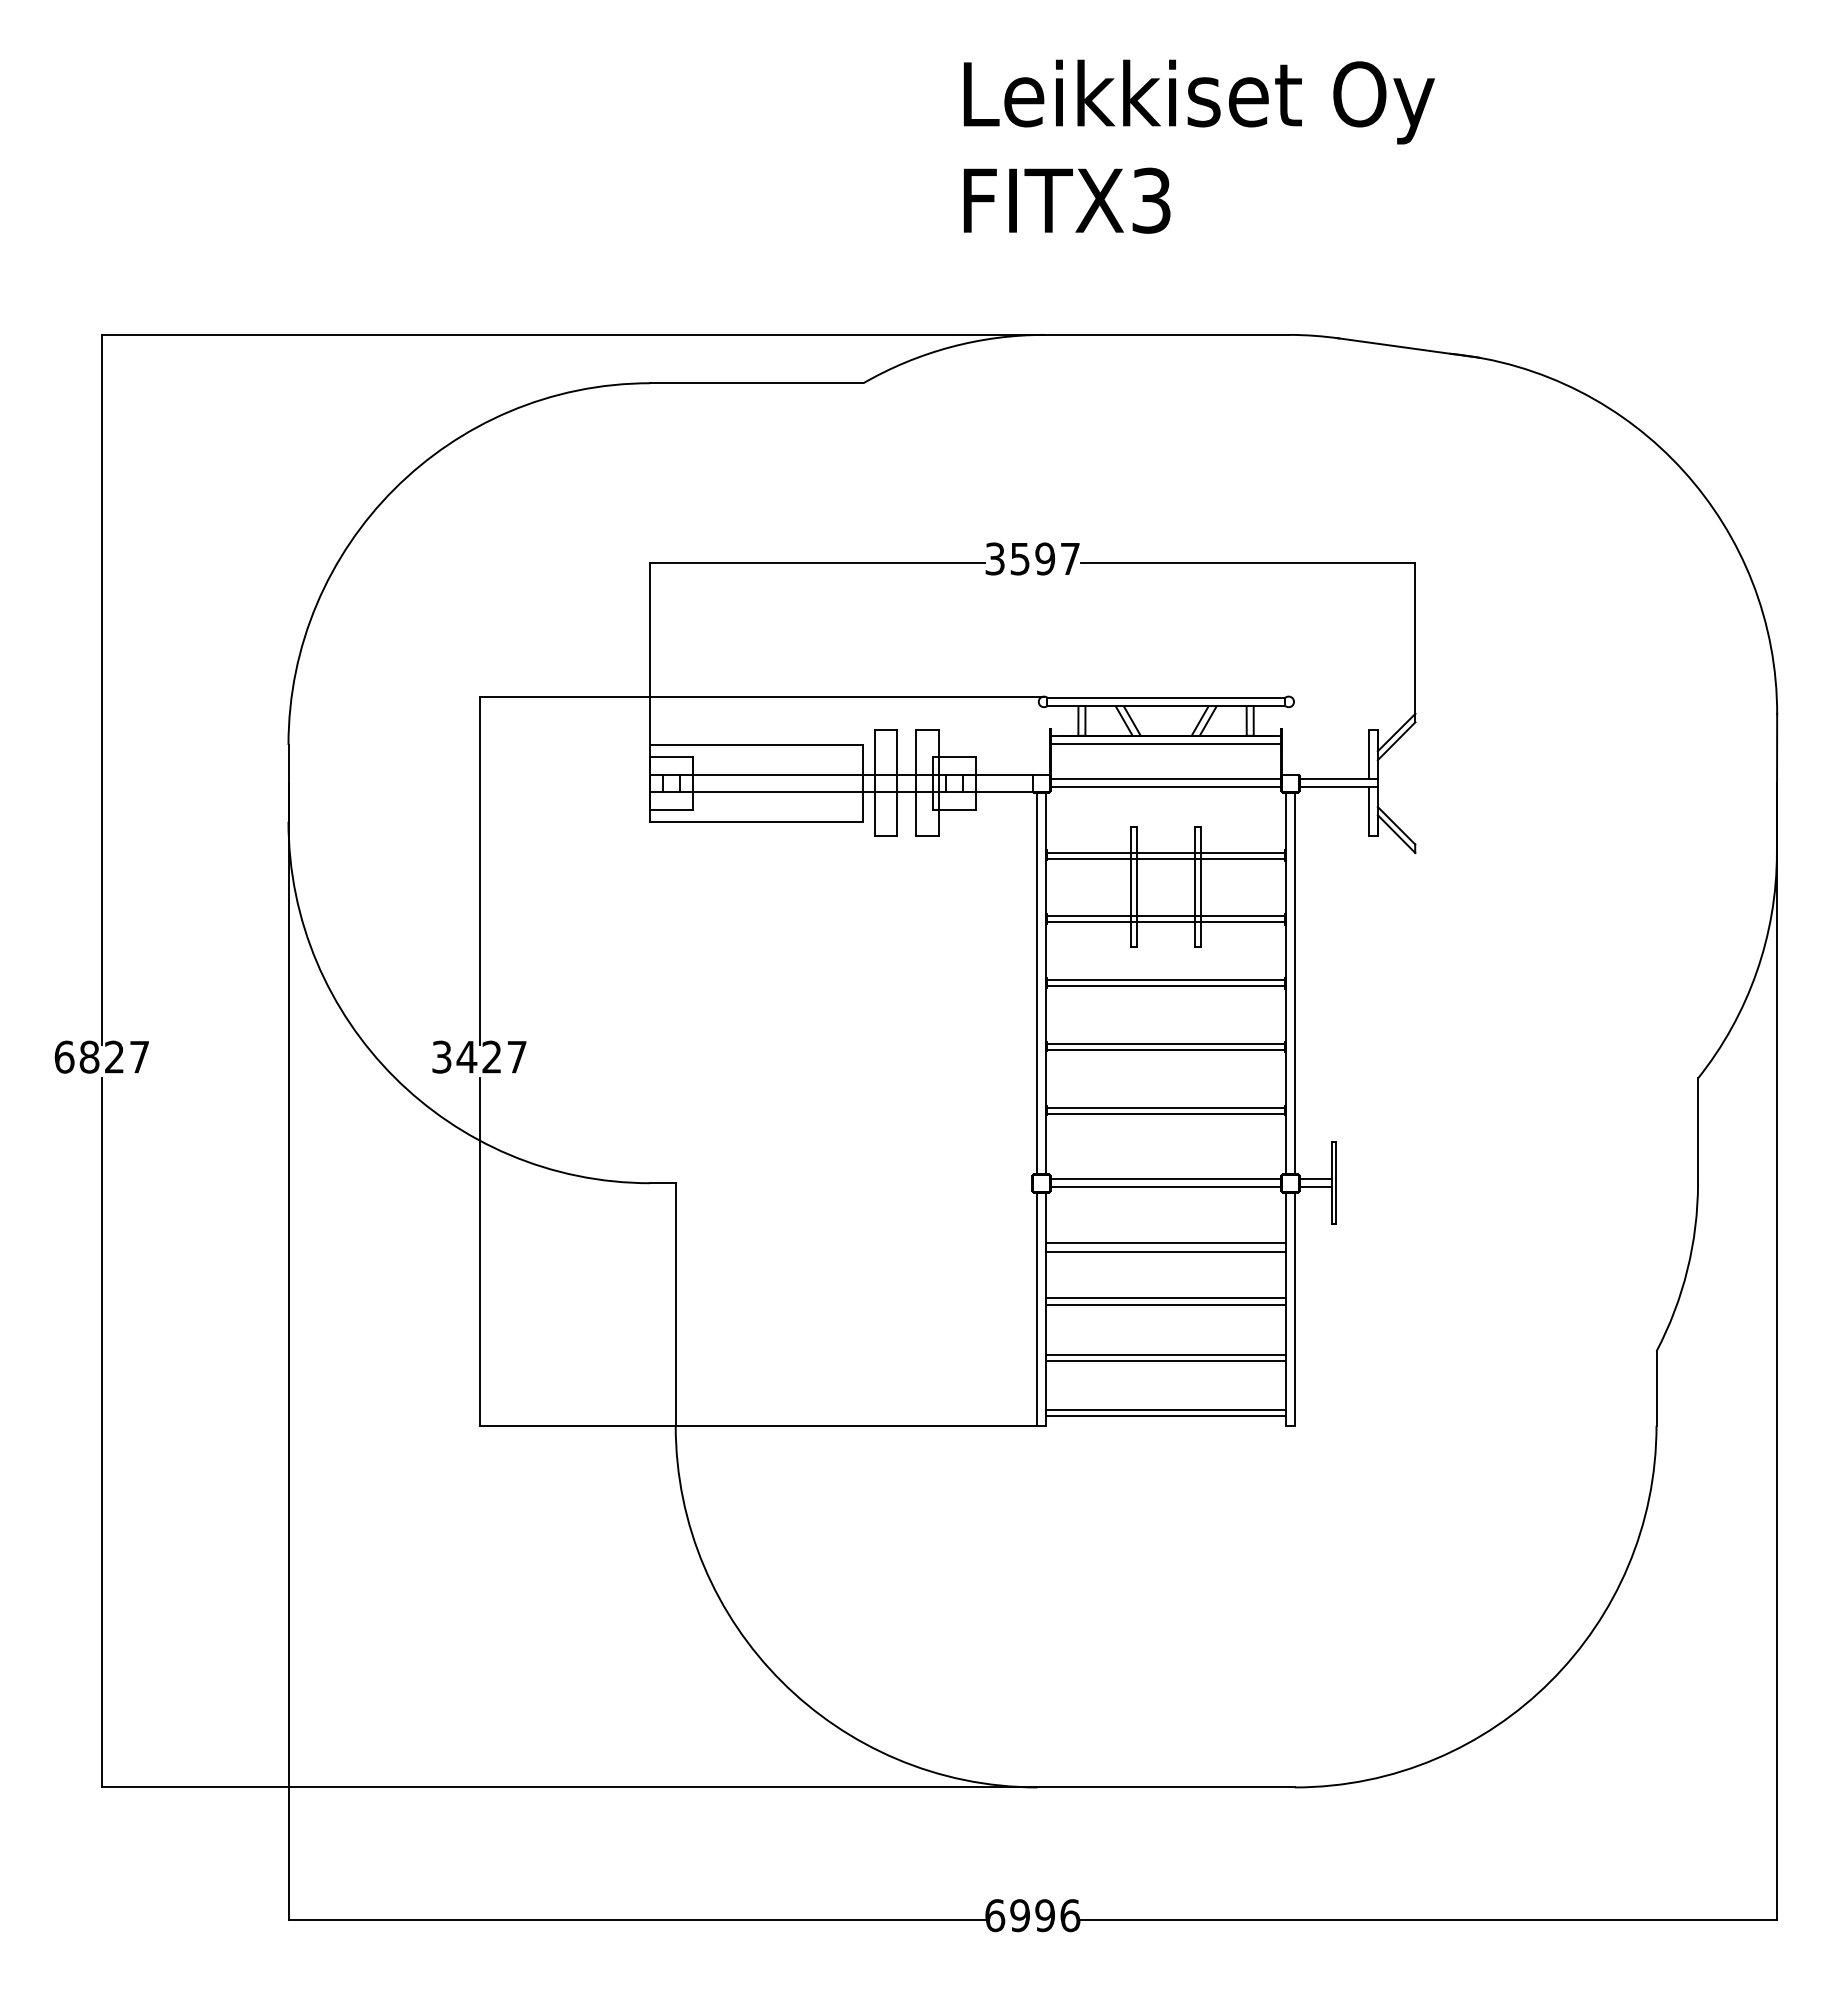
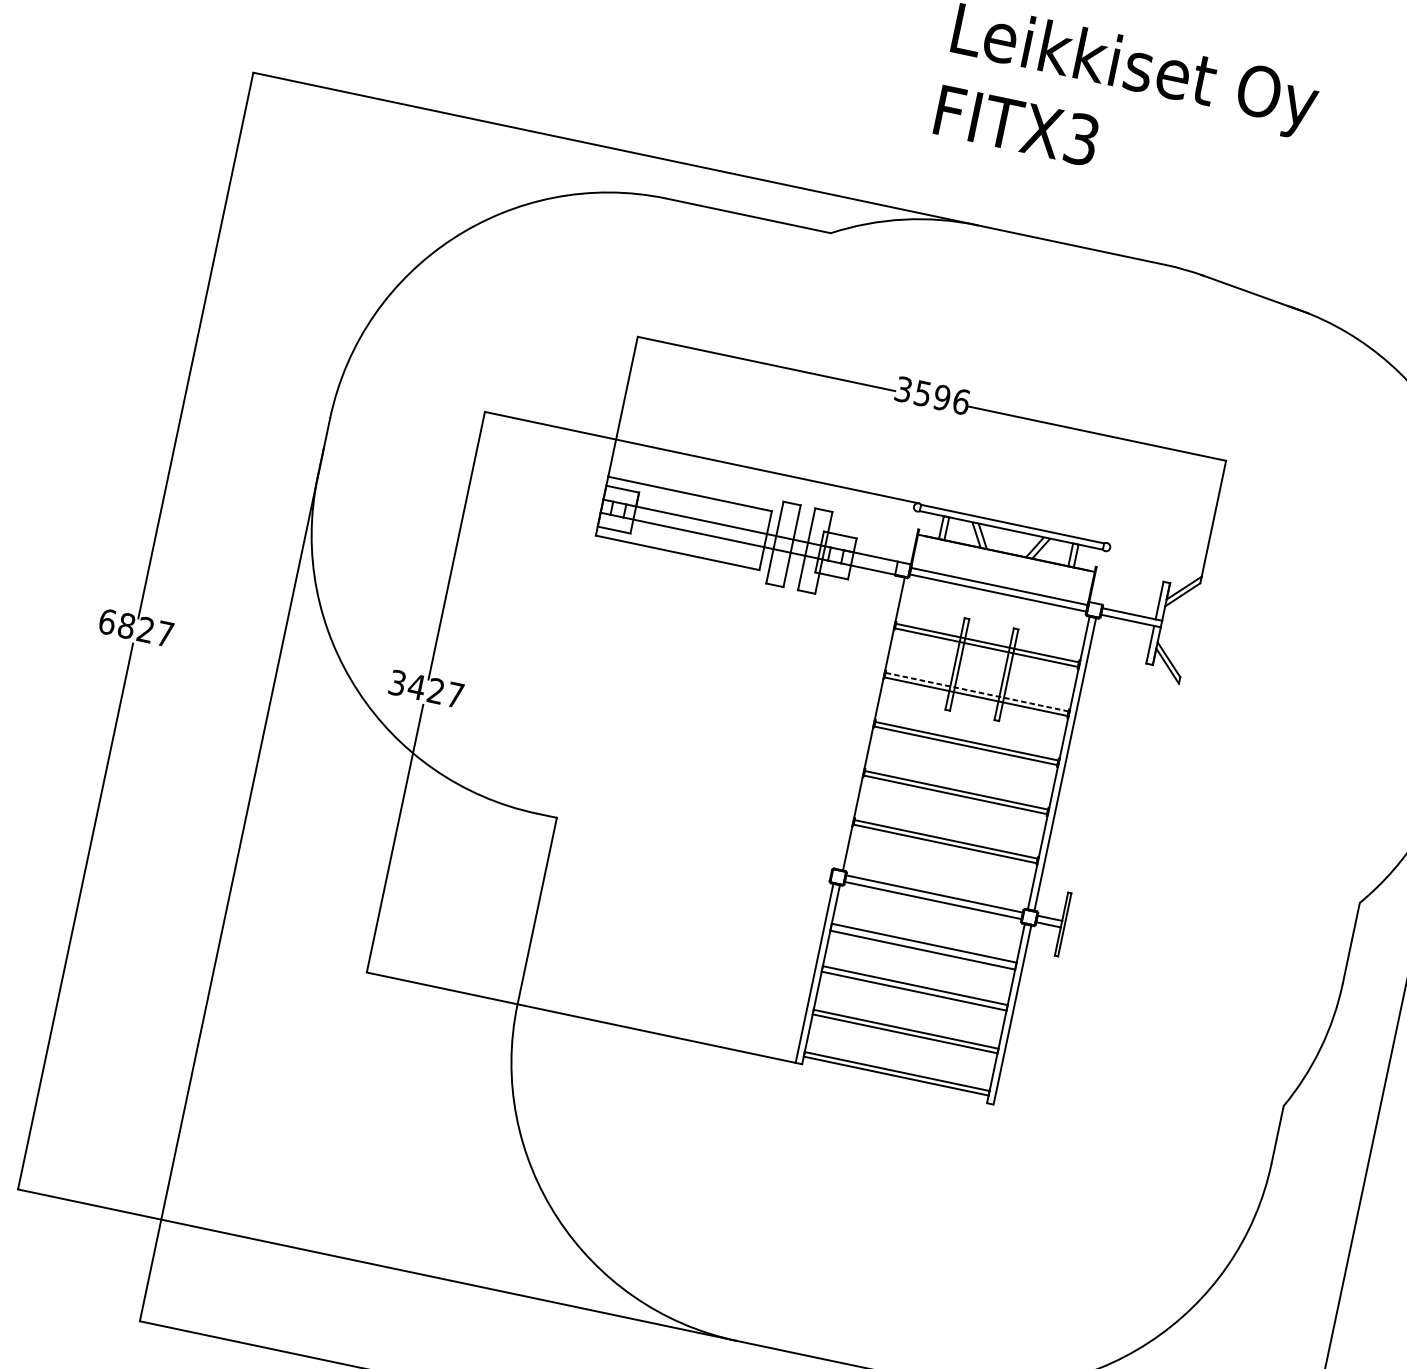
text: (1070, 558) -> (961, 401), 3597 -> 3596
line: (1166, 743) -> (1005, 559), removed
line: (1165, 916) -> (976, 692), solid -> dashed
line: (1037, 982) -> (867, 722), removed

